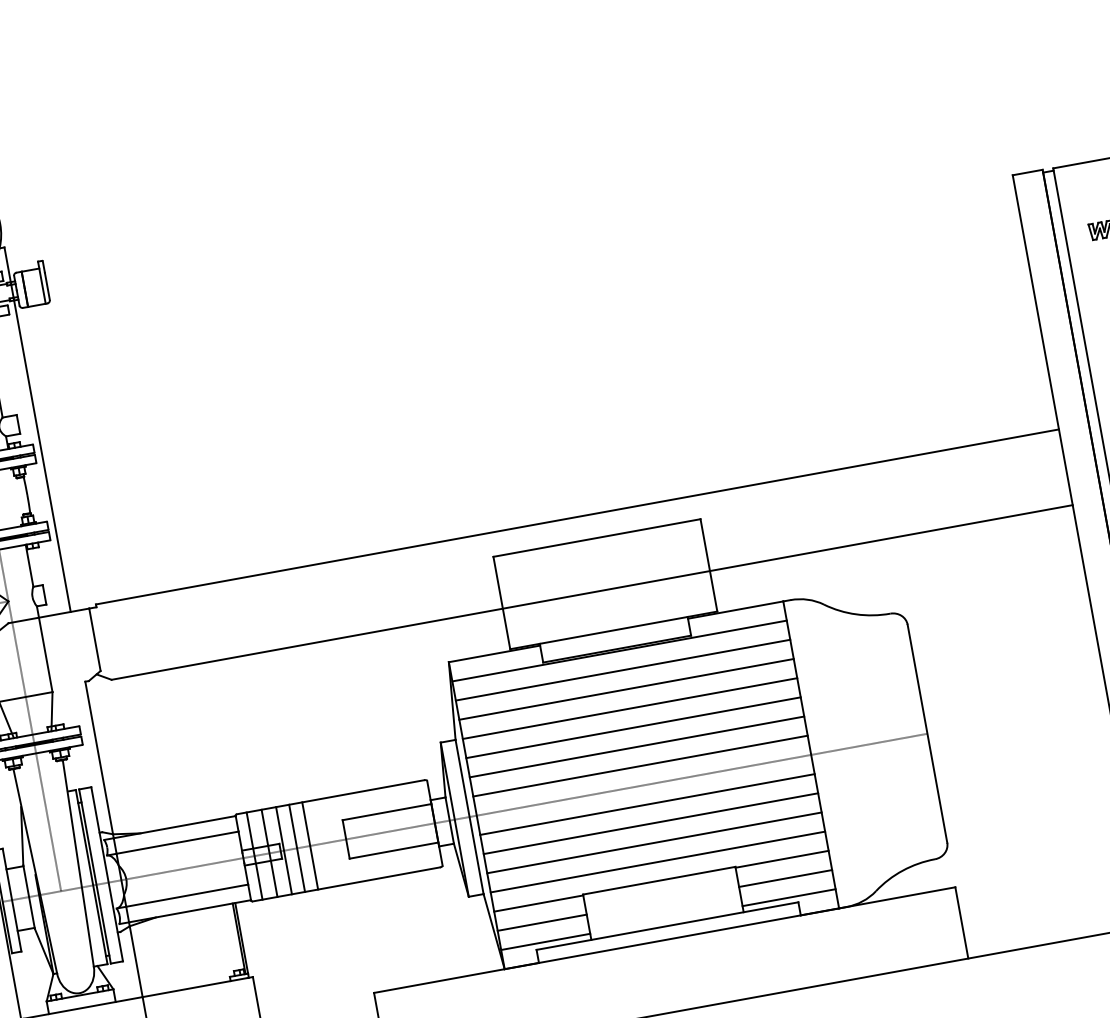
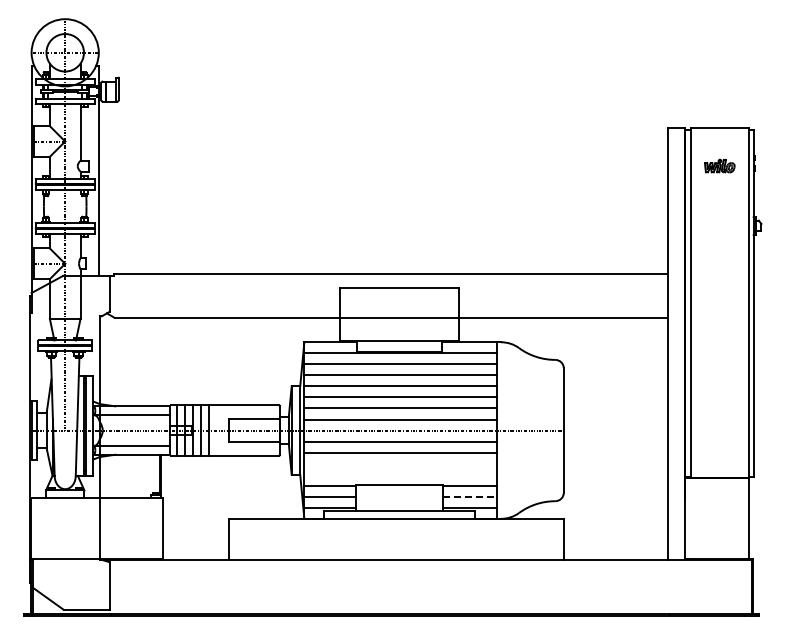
line: (654, 842) -> (400, 463), removed
line: (657, 861) -> (400, 474), removed
line: (786, 877) -> (470, 496), solid -> dashed

